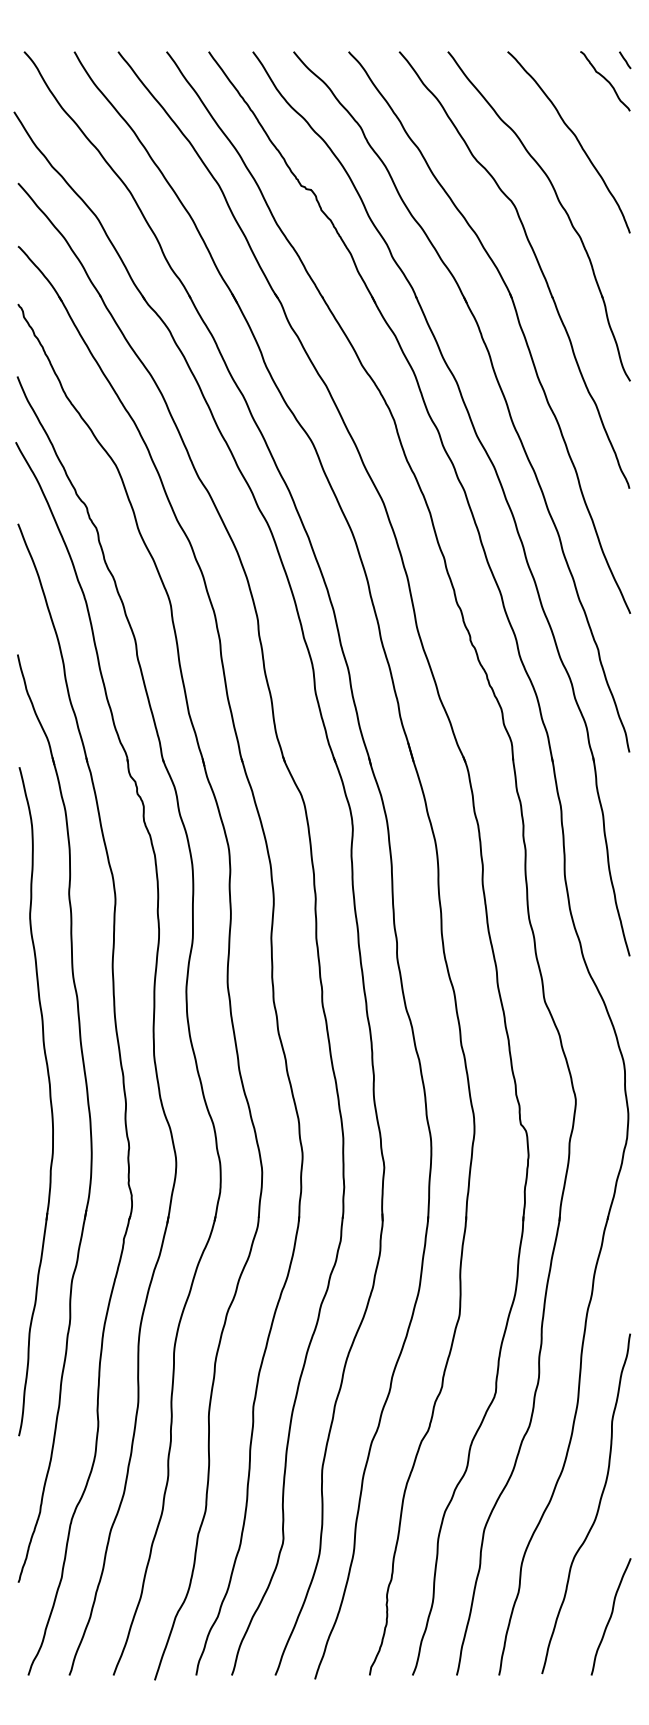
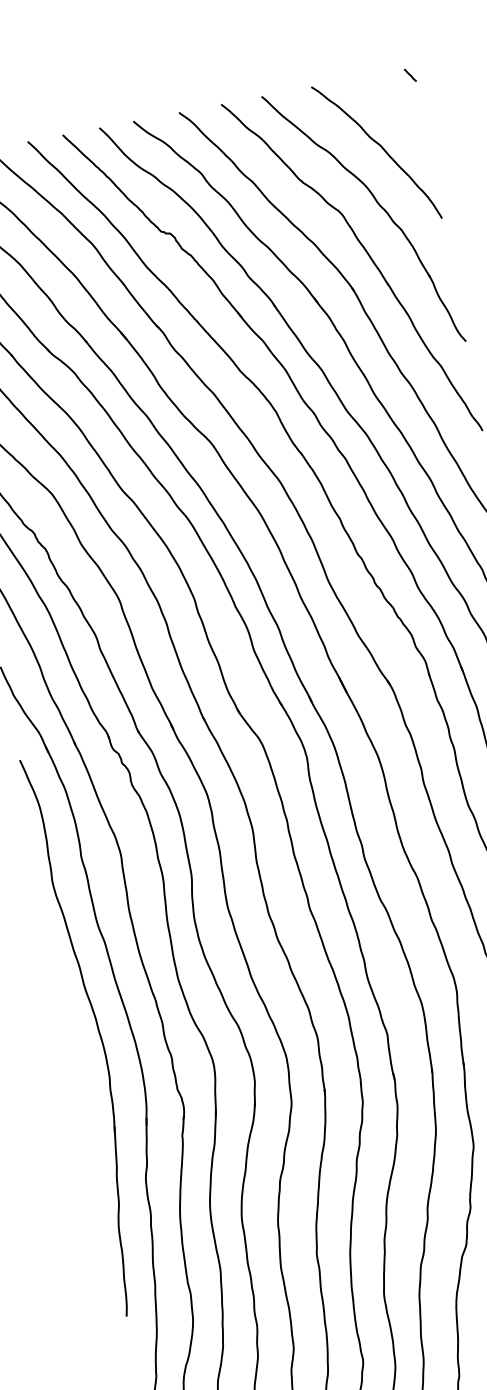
curve: (605, 80) -> (397, 95), removed

